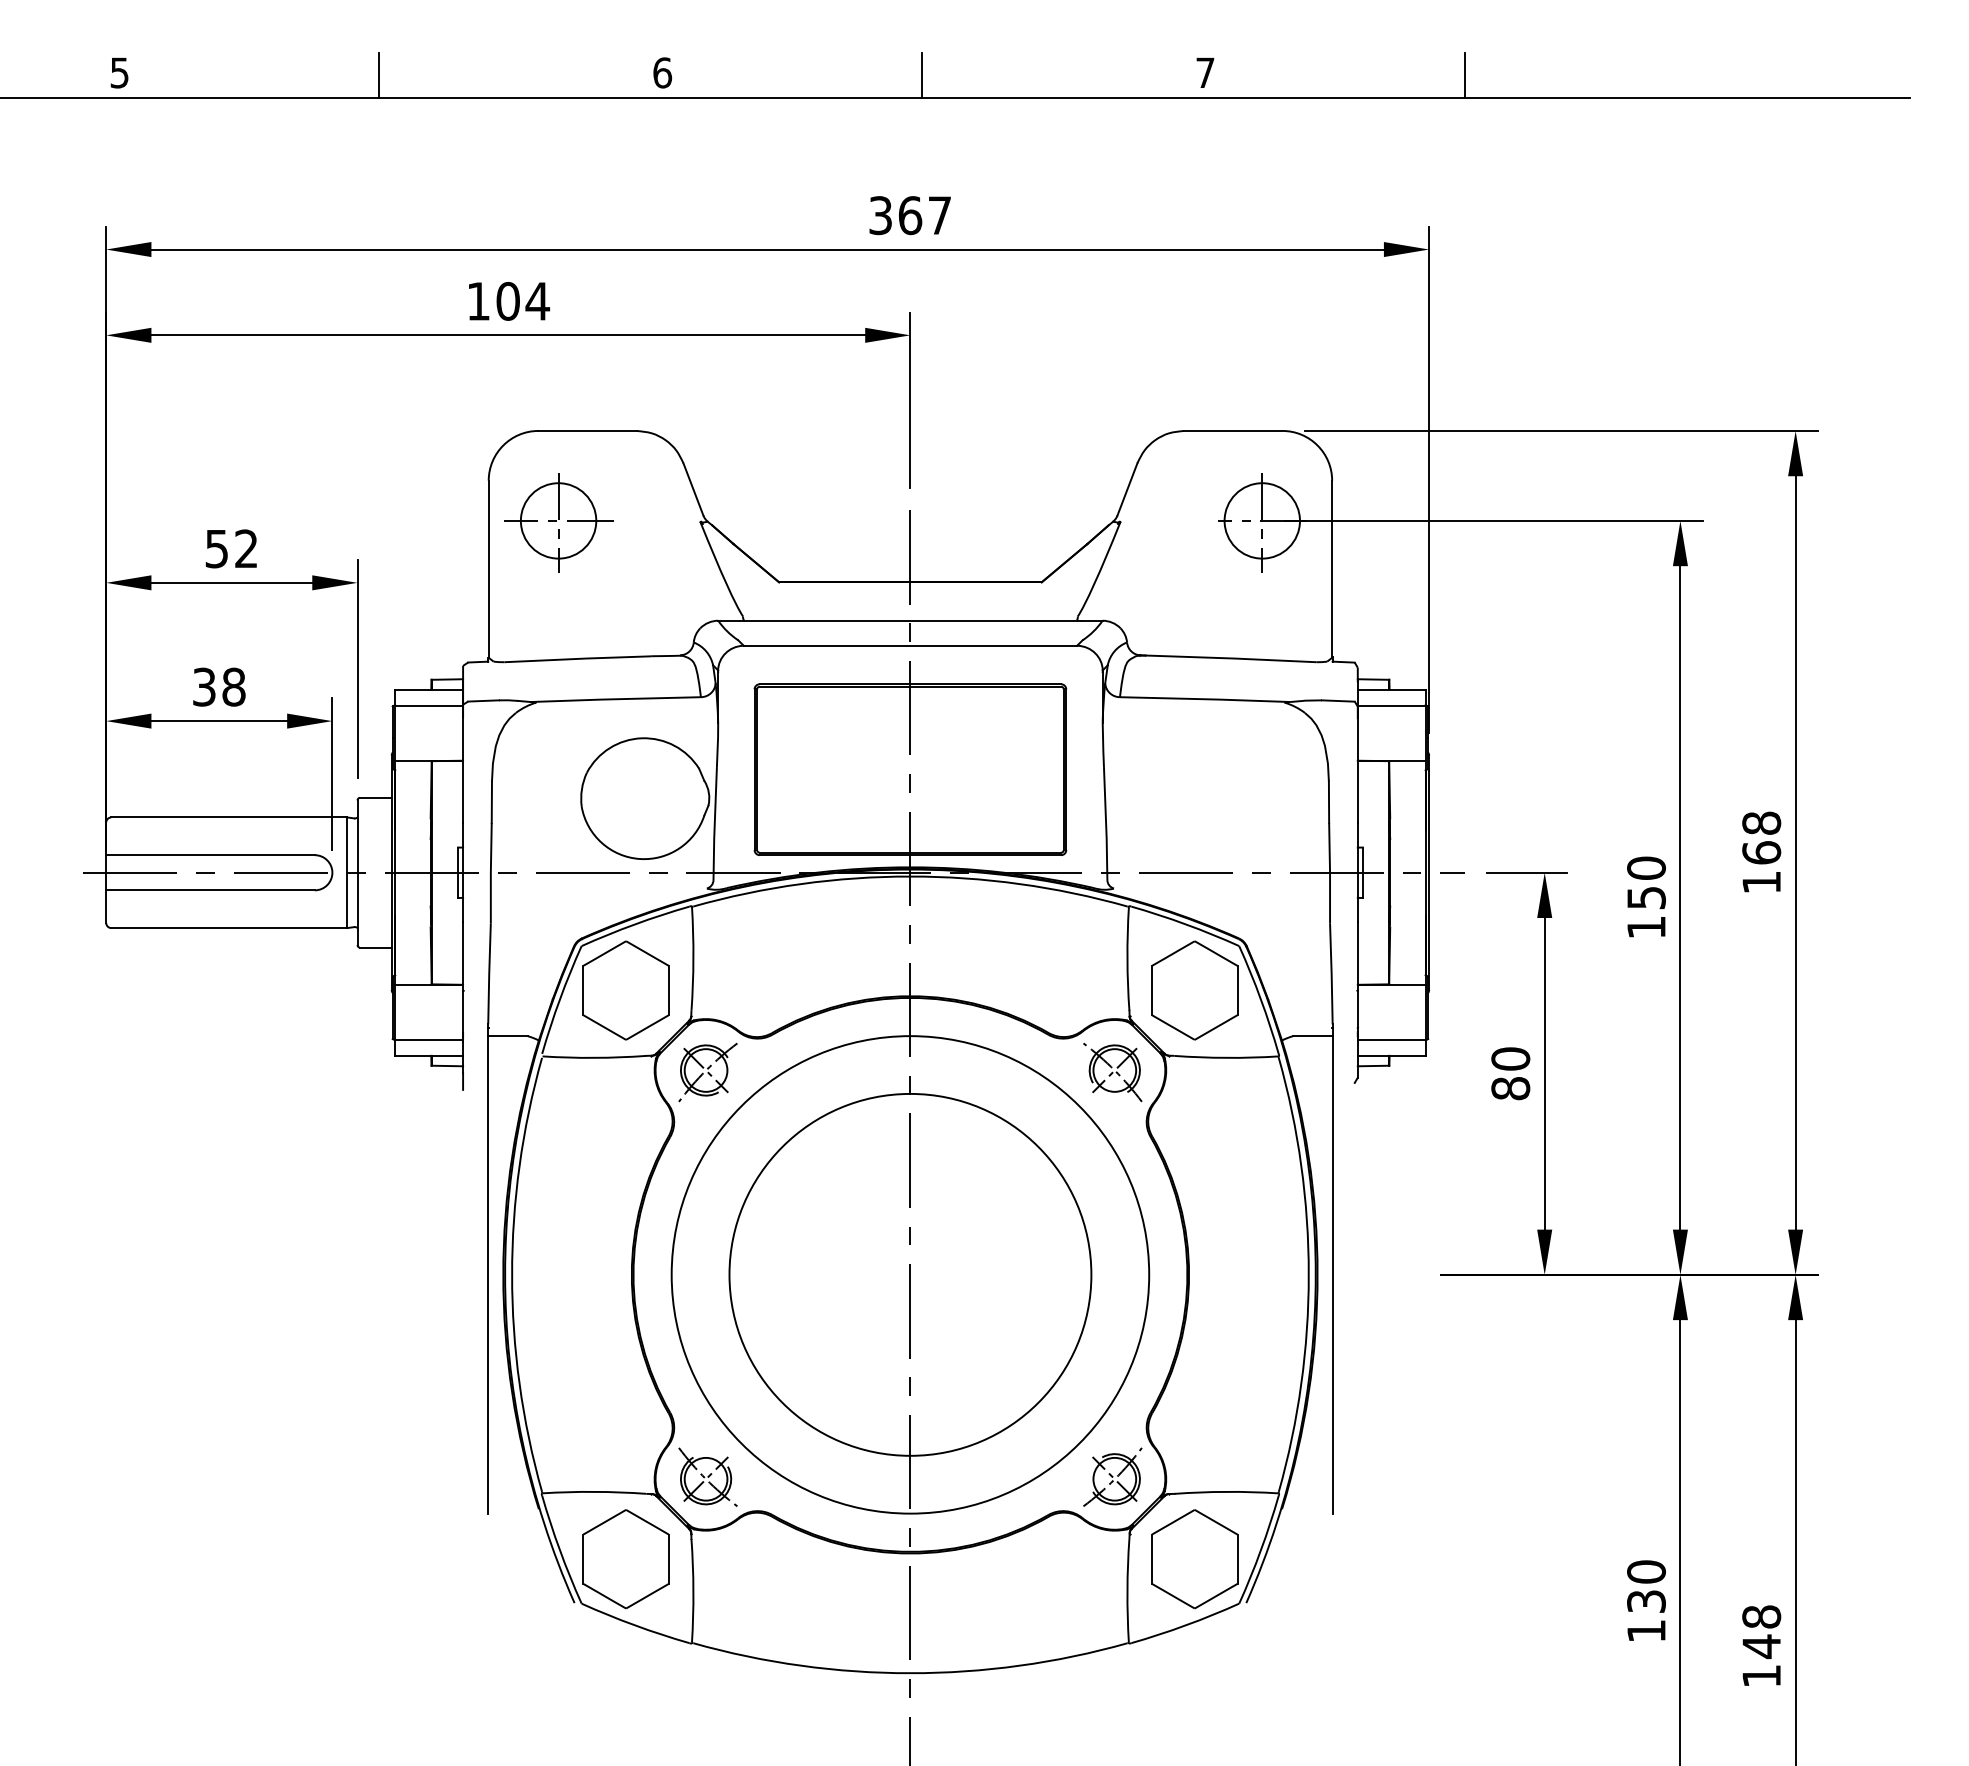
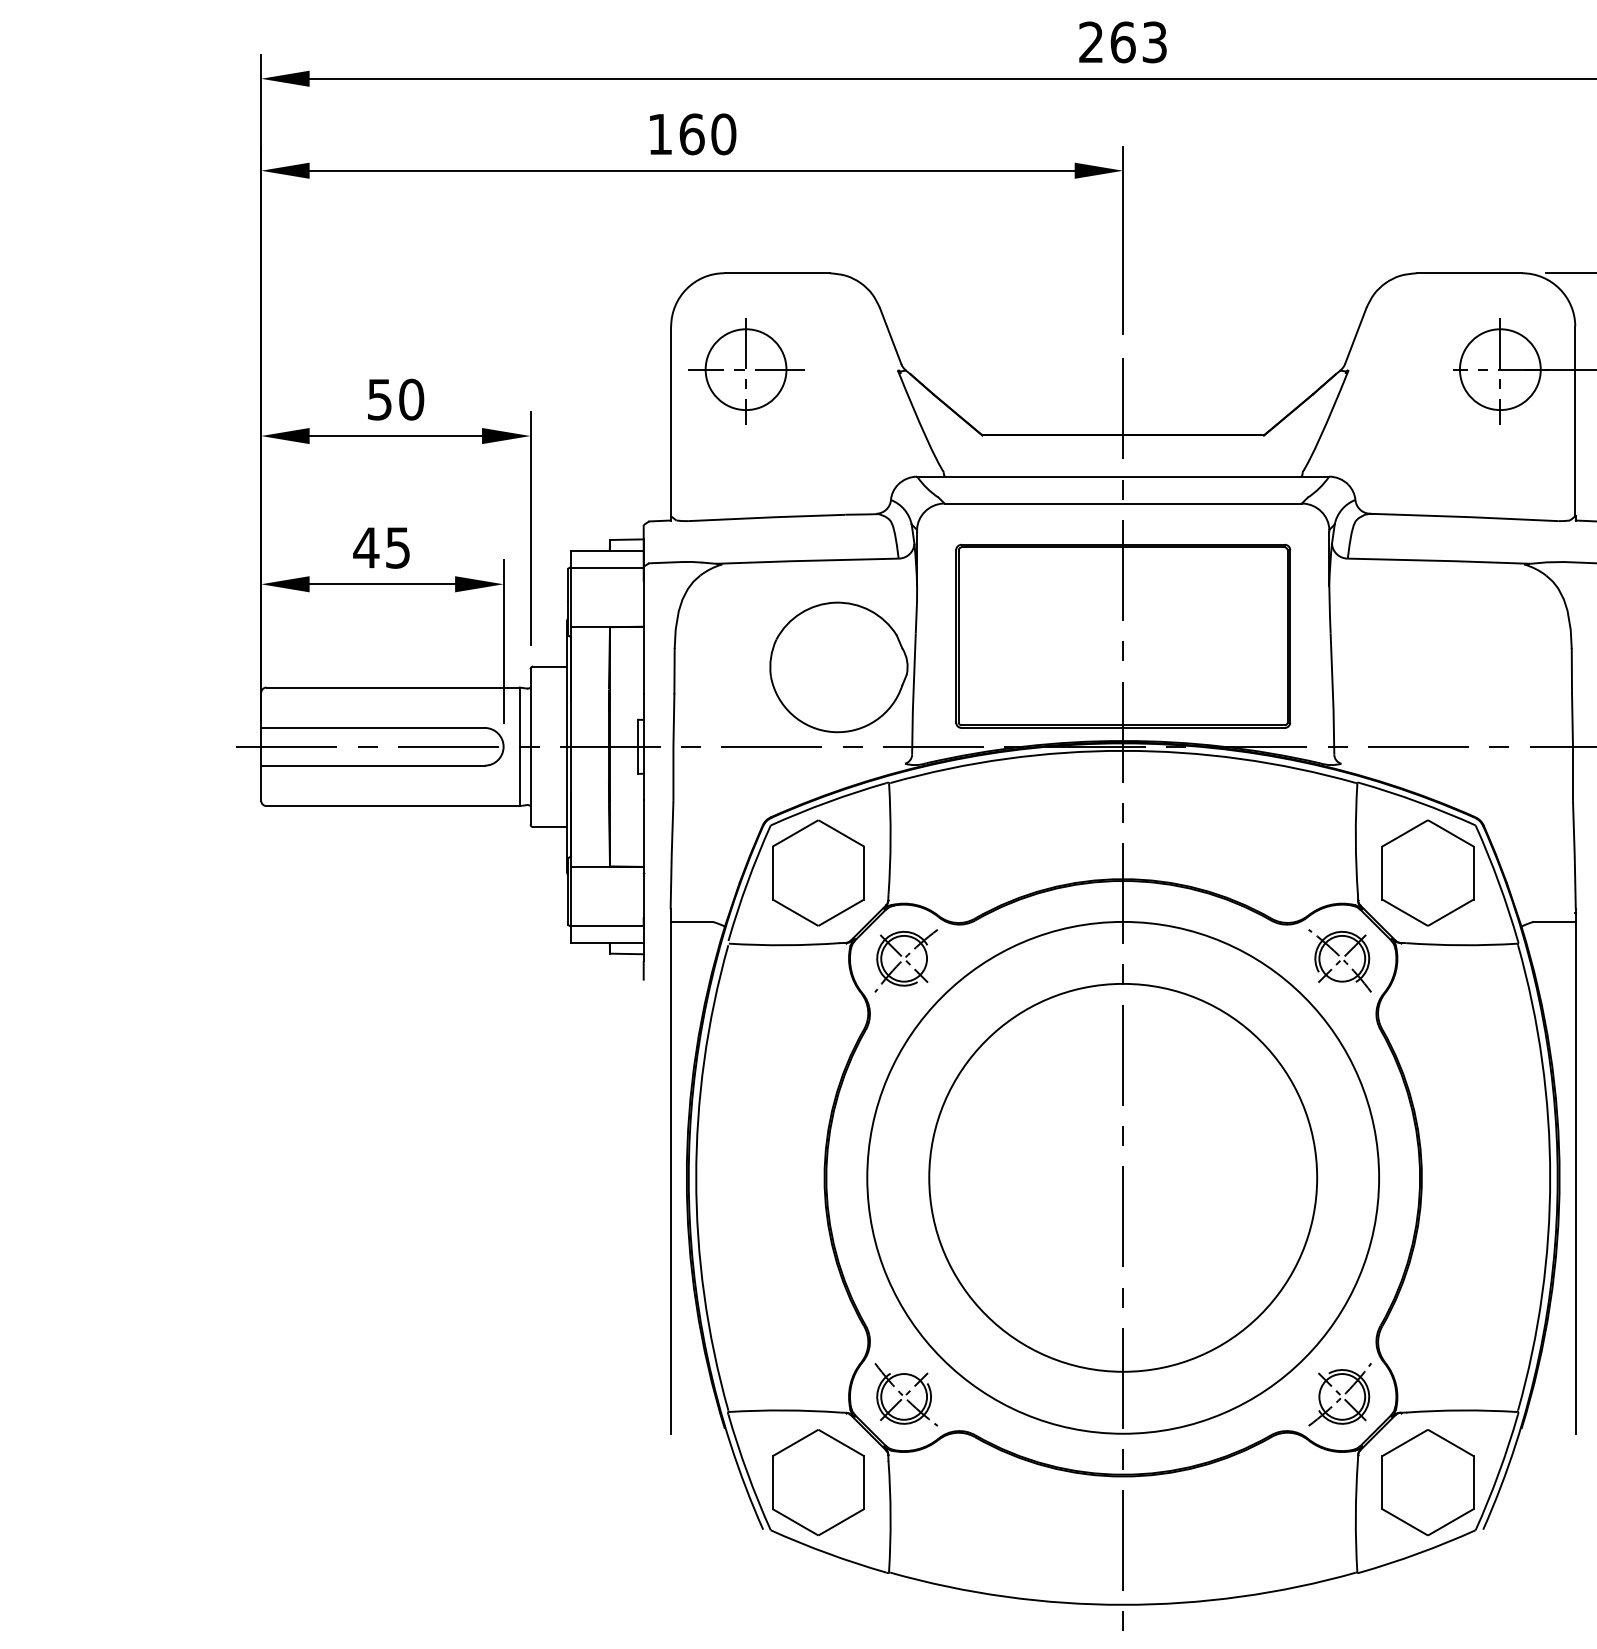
text: (909, 215) -> (1122, 42), 367 -> 263
text: (523, 300) -> (708, 133), 104 -> 160
text: (246, 548) -> (411, 399), 52 -> 50
text: (218, 686) -> (381, 547), 38 -> 45

